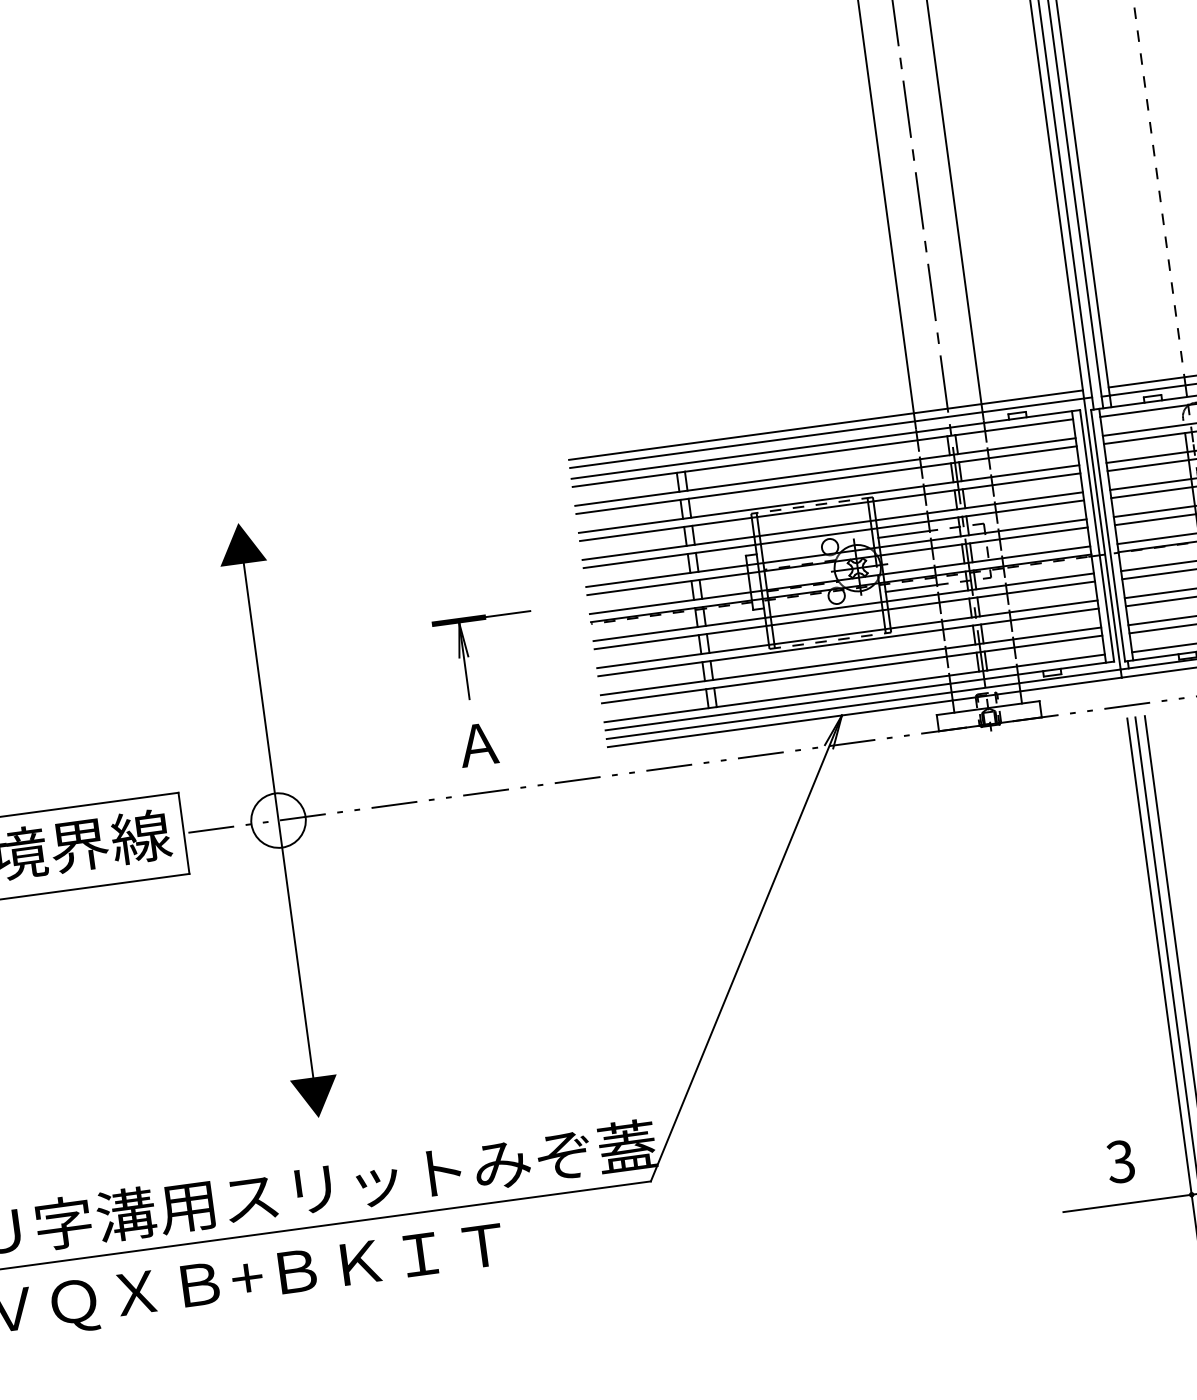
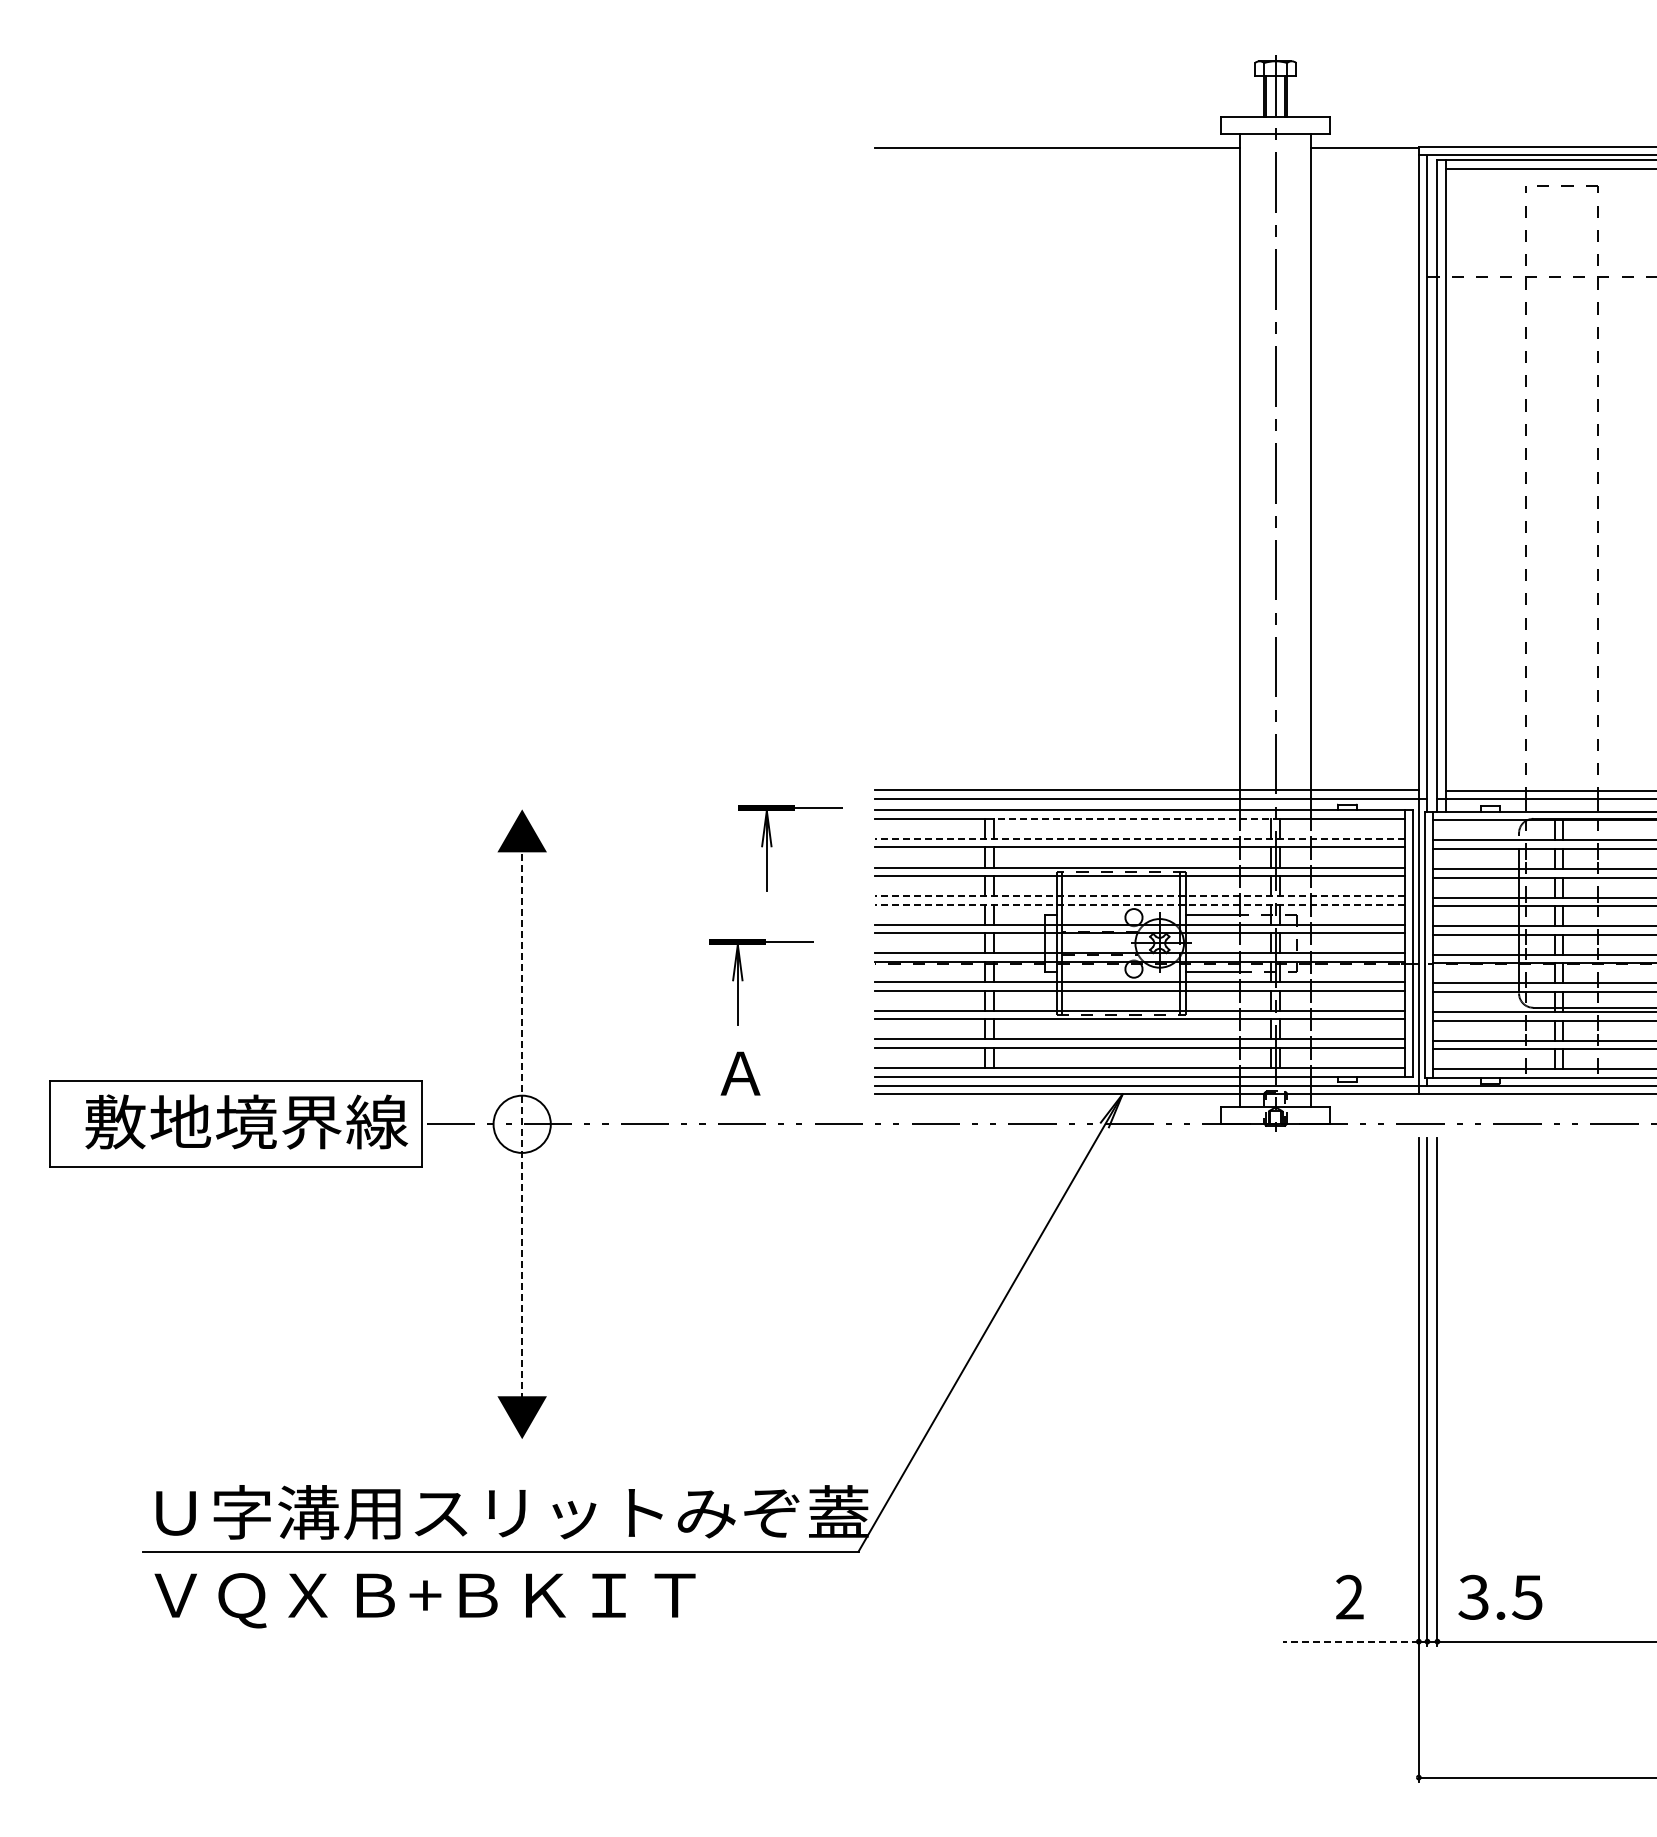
line: (819, 453) -> (1136, 818), solid -> dashed
line: (825, 471) -> (1139, 838), solid -> dashed
part: (479, 526) -> (772, 846), added
line: (832, 526) -> (1139, 896), solid -> dashed
line: (833, 534) -> (1139, 904), solid -> dashed
line: (278, 819) -> (522, 1123), solid -> dashed
text: (1120, 1161) -> (1349, 1597), 3 -> 2
line: (1127, 1203) -> (1350, 1641), solid -> dashed

